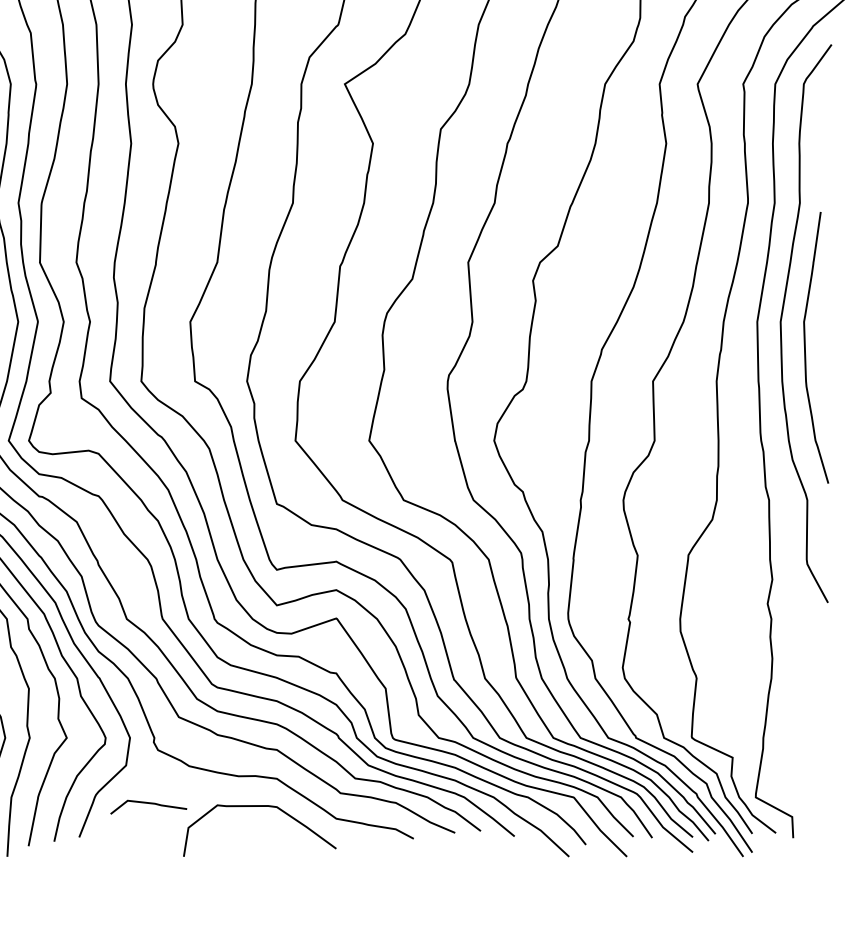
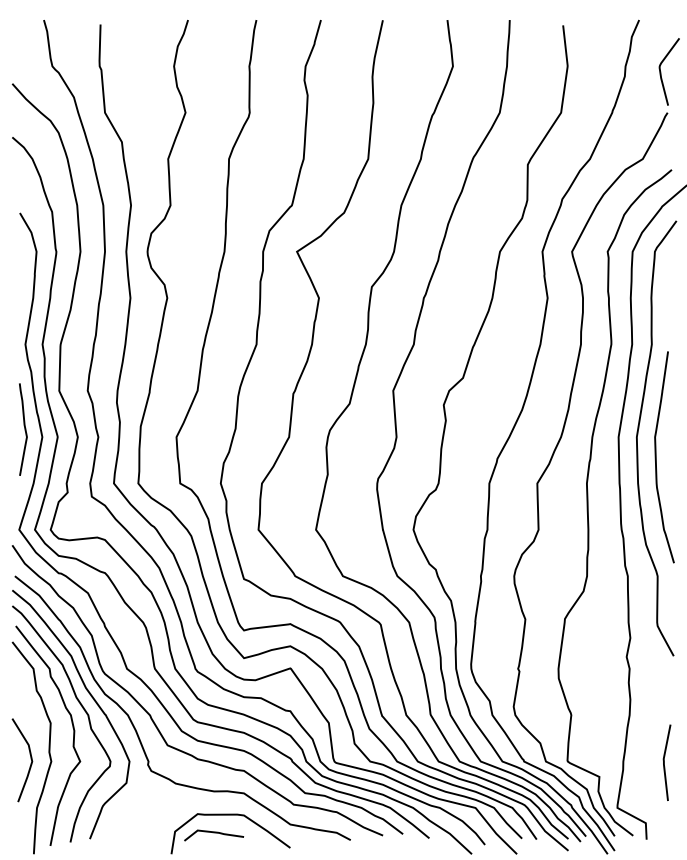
line: (816, 739) -> (664, 762), added
line: (149, 804) -> (214, 833), moved

